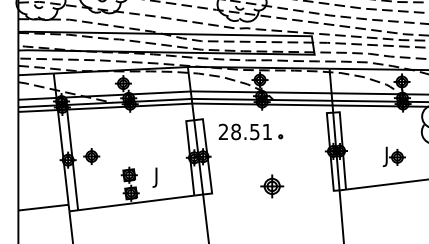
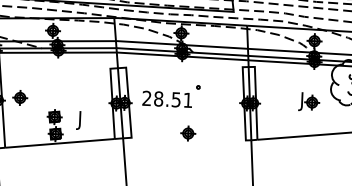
text: (244, 131) -> (166, 98), moved
part: (393, 156) -> (308, 101), moved
part: (271, 185) -> (187, 132), size x0.71

